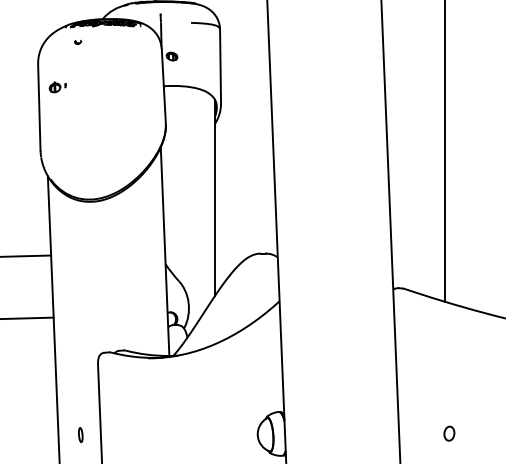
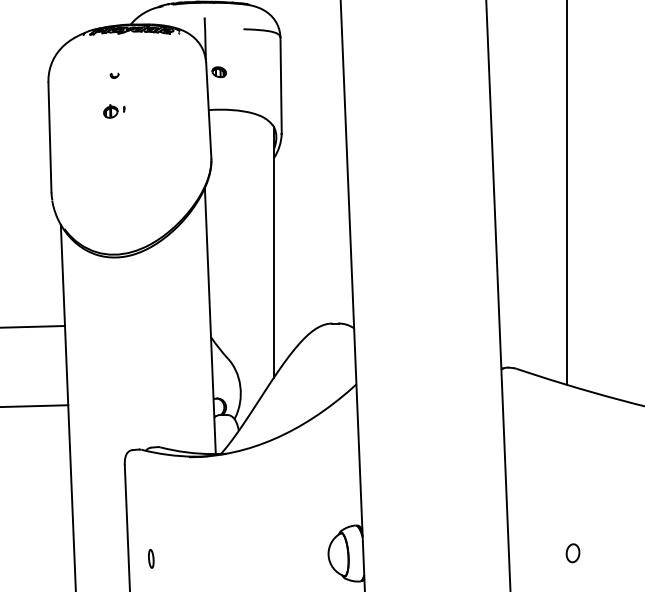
part: (78, 42) -> (115, 75), moved
part: (57, 87) -> (113, 111), moved
part: (80, 435) -> (150, 559), moved

